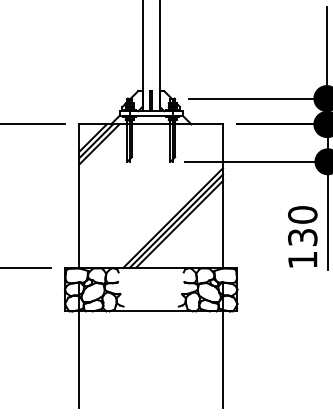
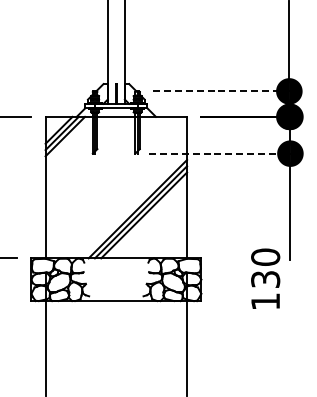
line: (257, 98) -> (221, 91), solid -> dashed
line: (256, 161) -> (220, 153), solid -> dashed
text: (302, 236) -> (265, 278), moved

